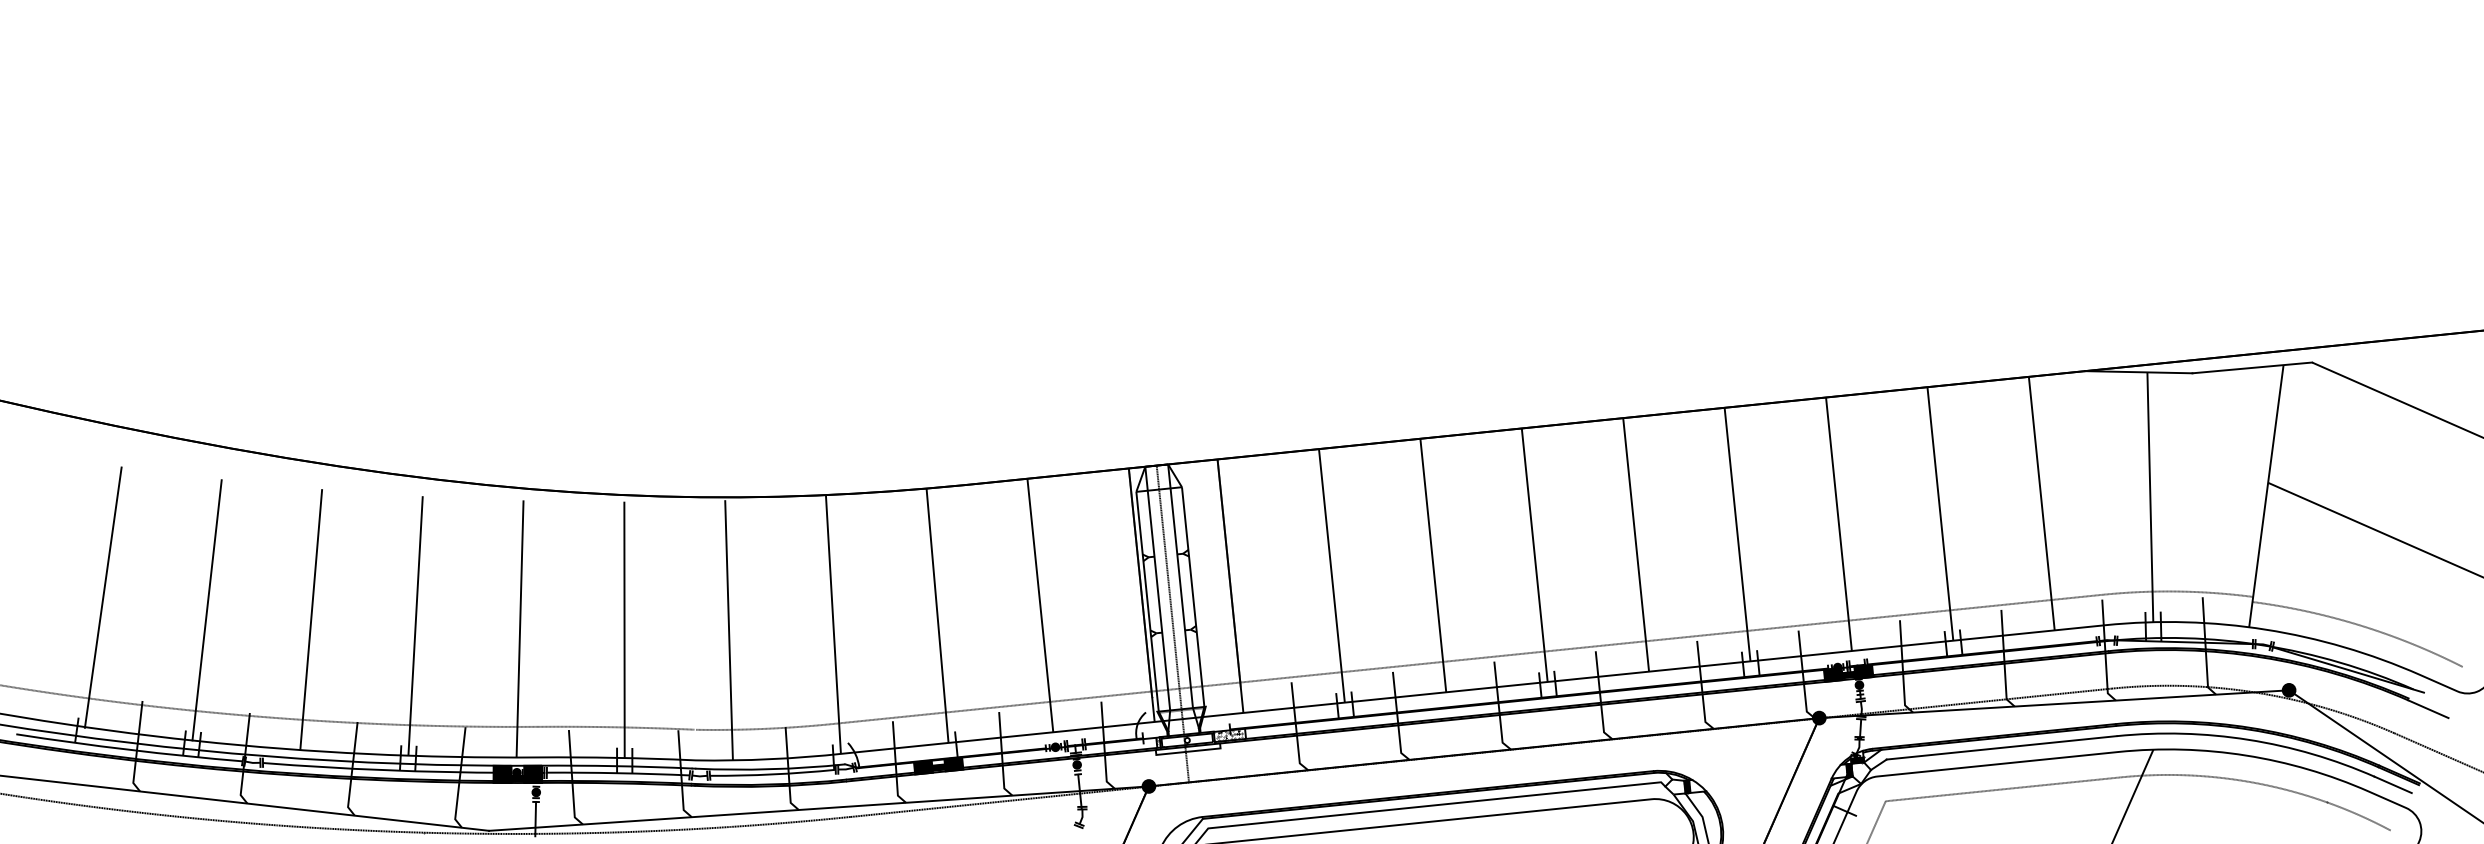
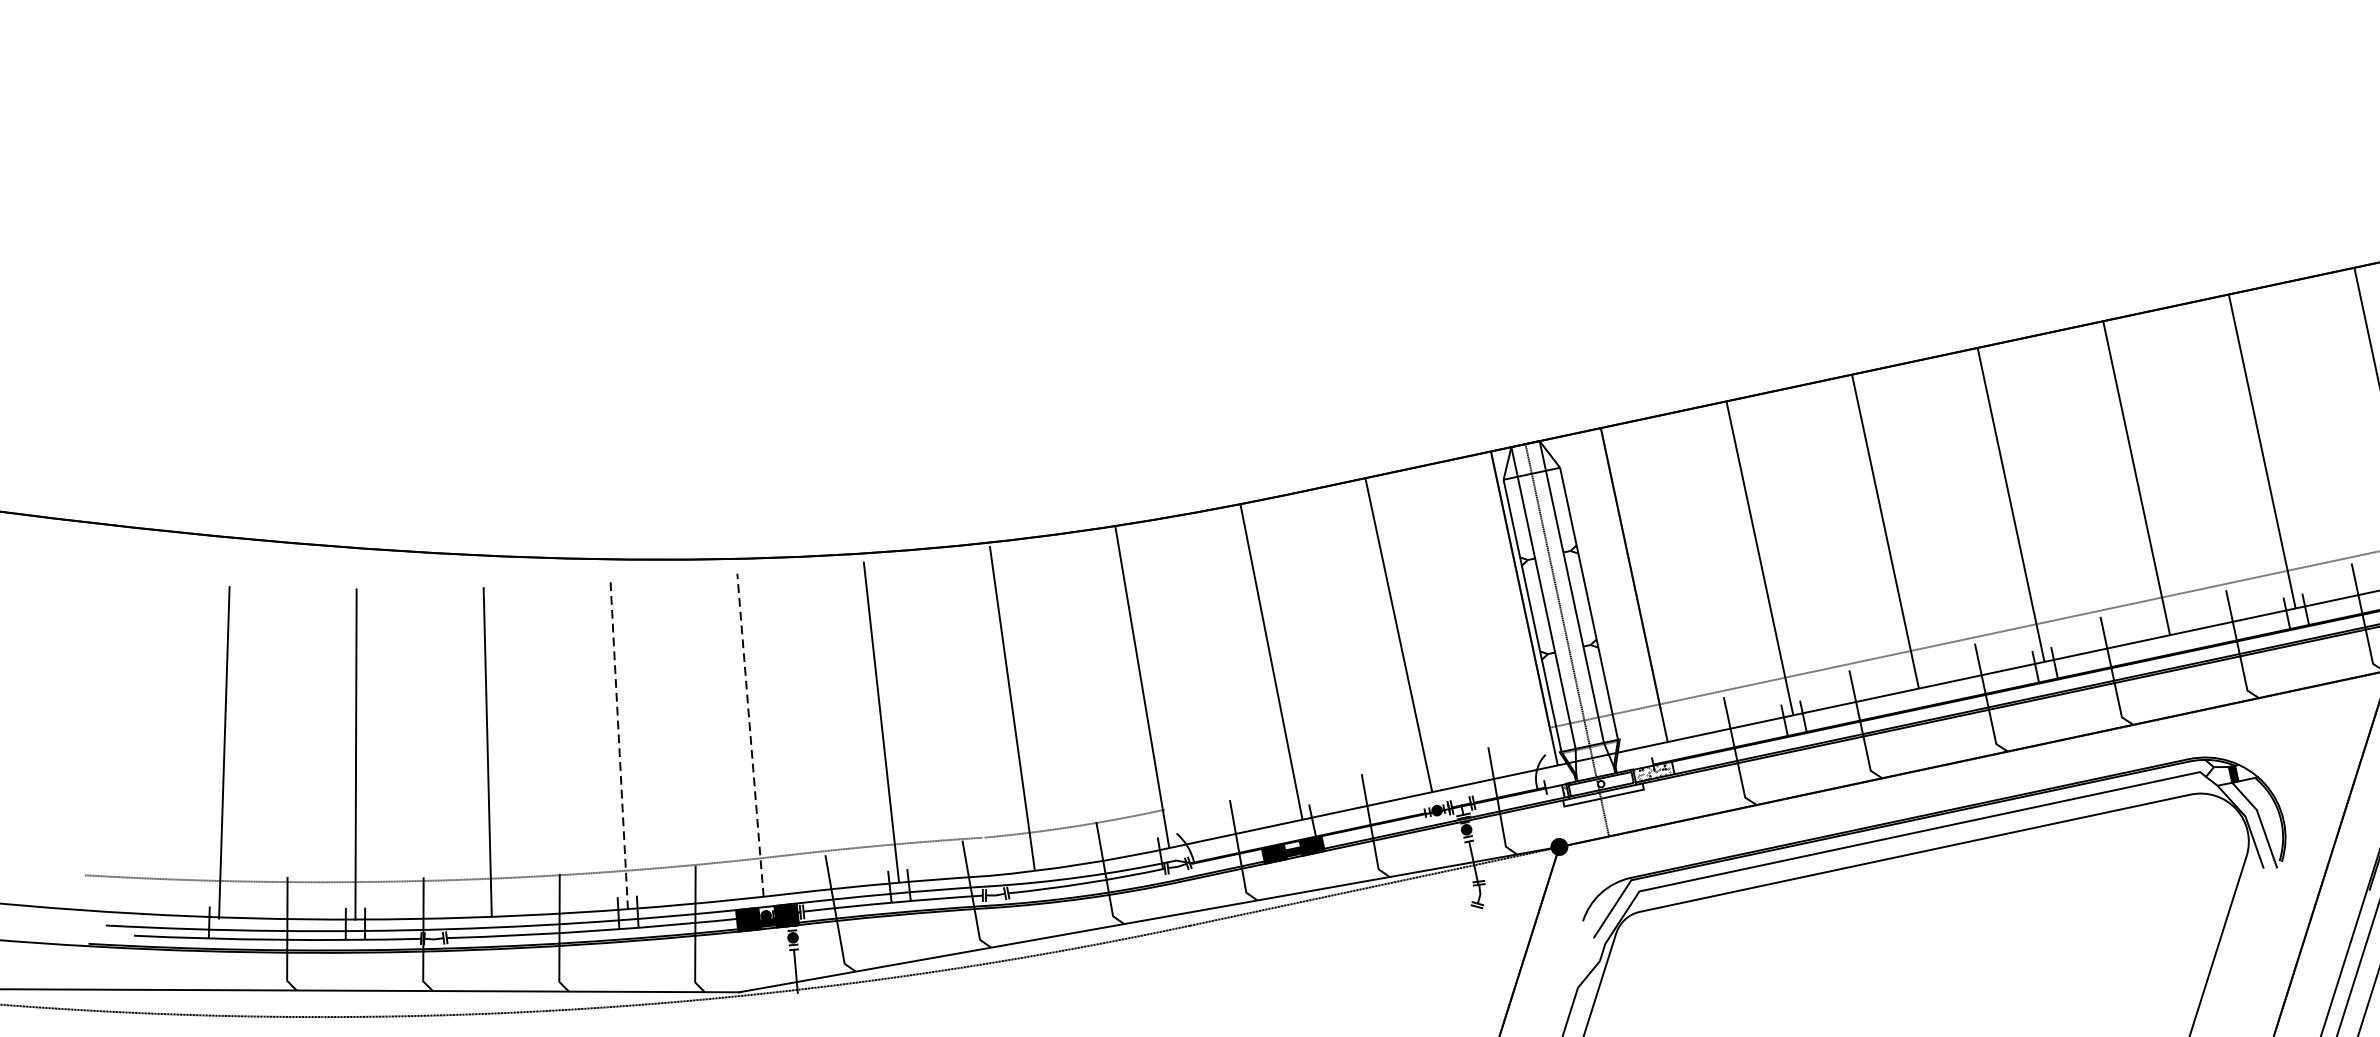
line: (415, 625) -> (619, 745), solid -> dashed
line: (520, 628) -> (750, 734), solid -> dashed
line: (996, 707) -> (1357, 768), removed

